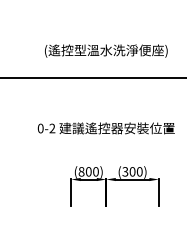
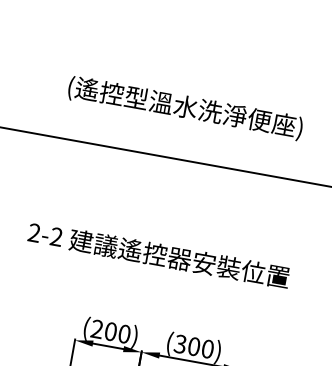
text: (40, 128) -> (33, 232), 0-2 -> 2-2
text: (81, 171) -> (97, 328), (800) -> (200)

